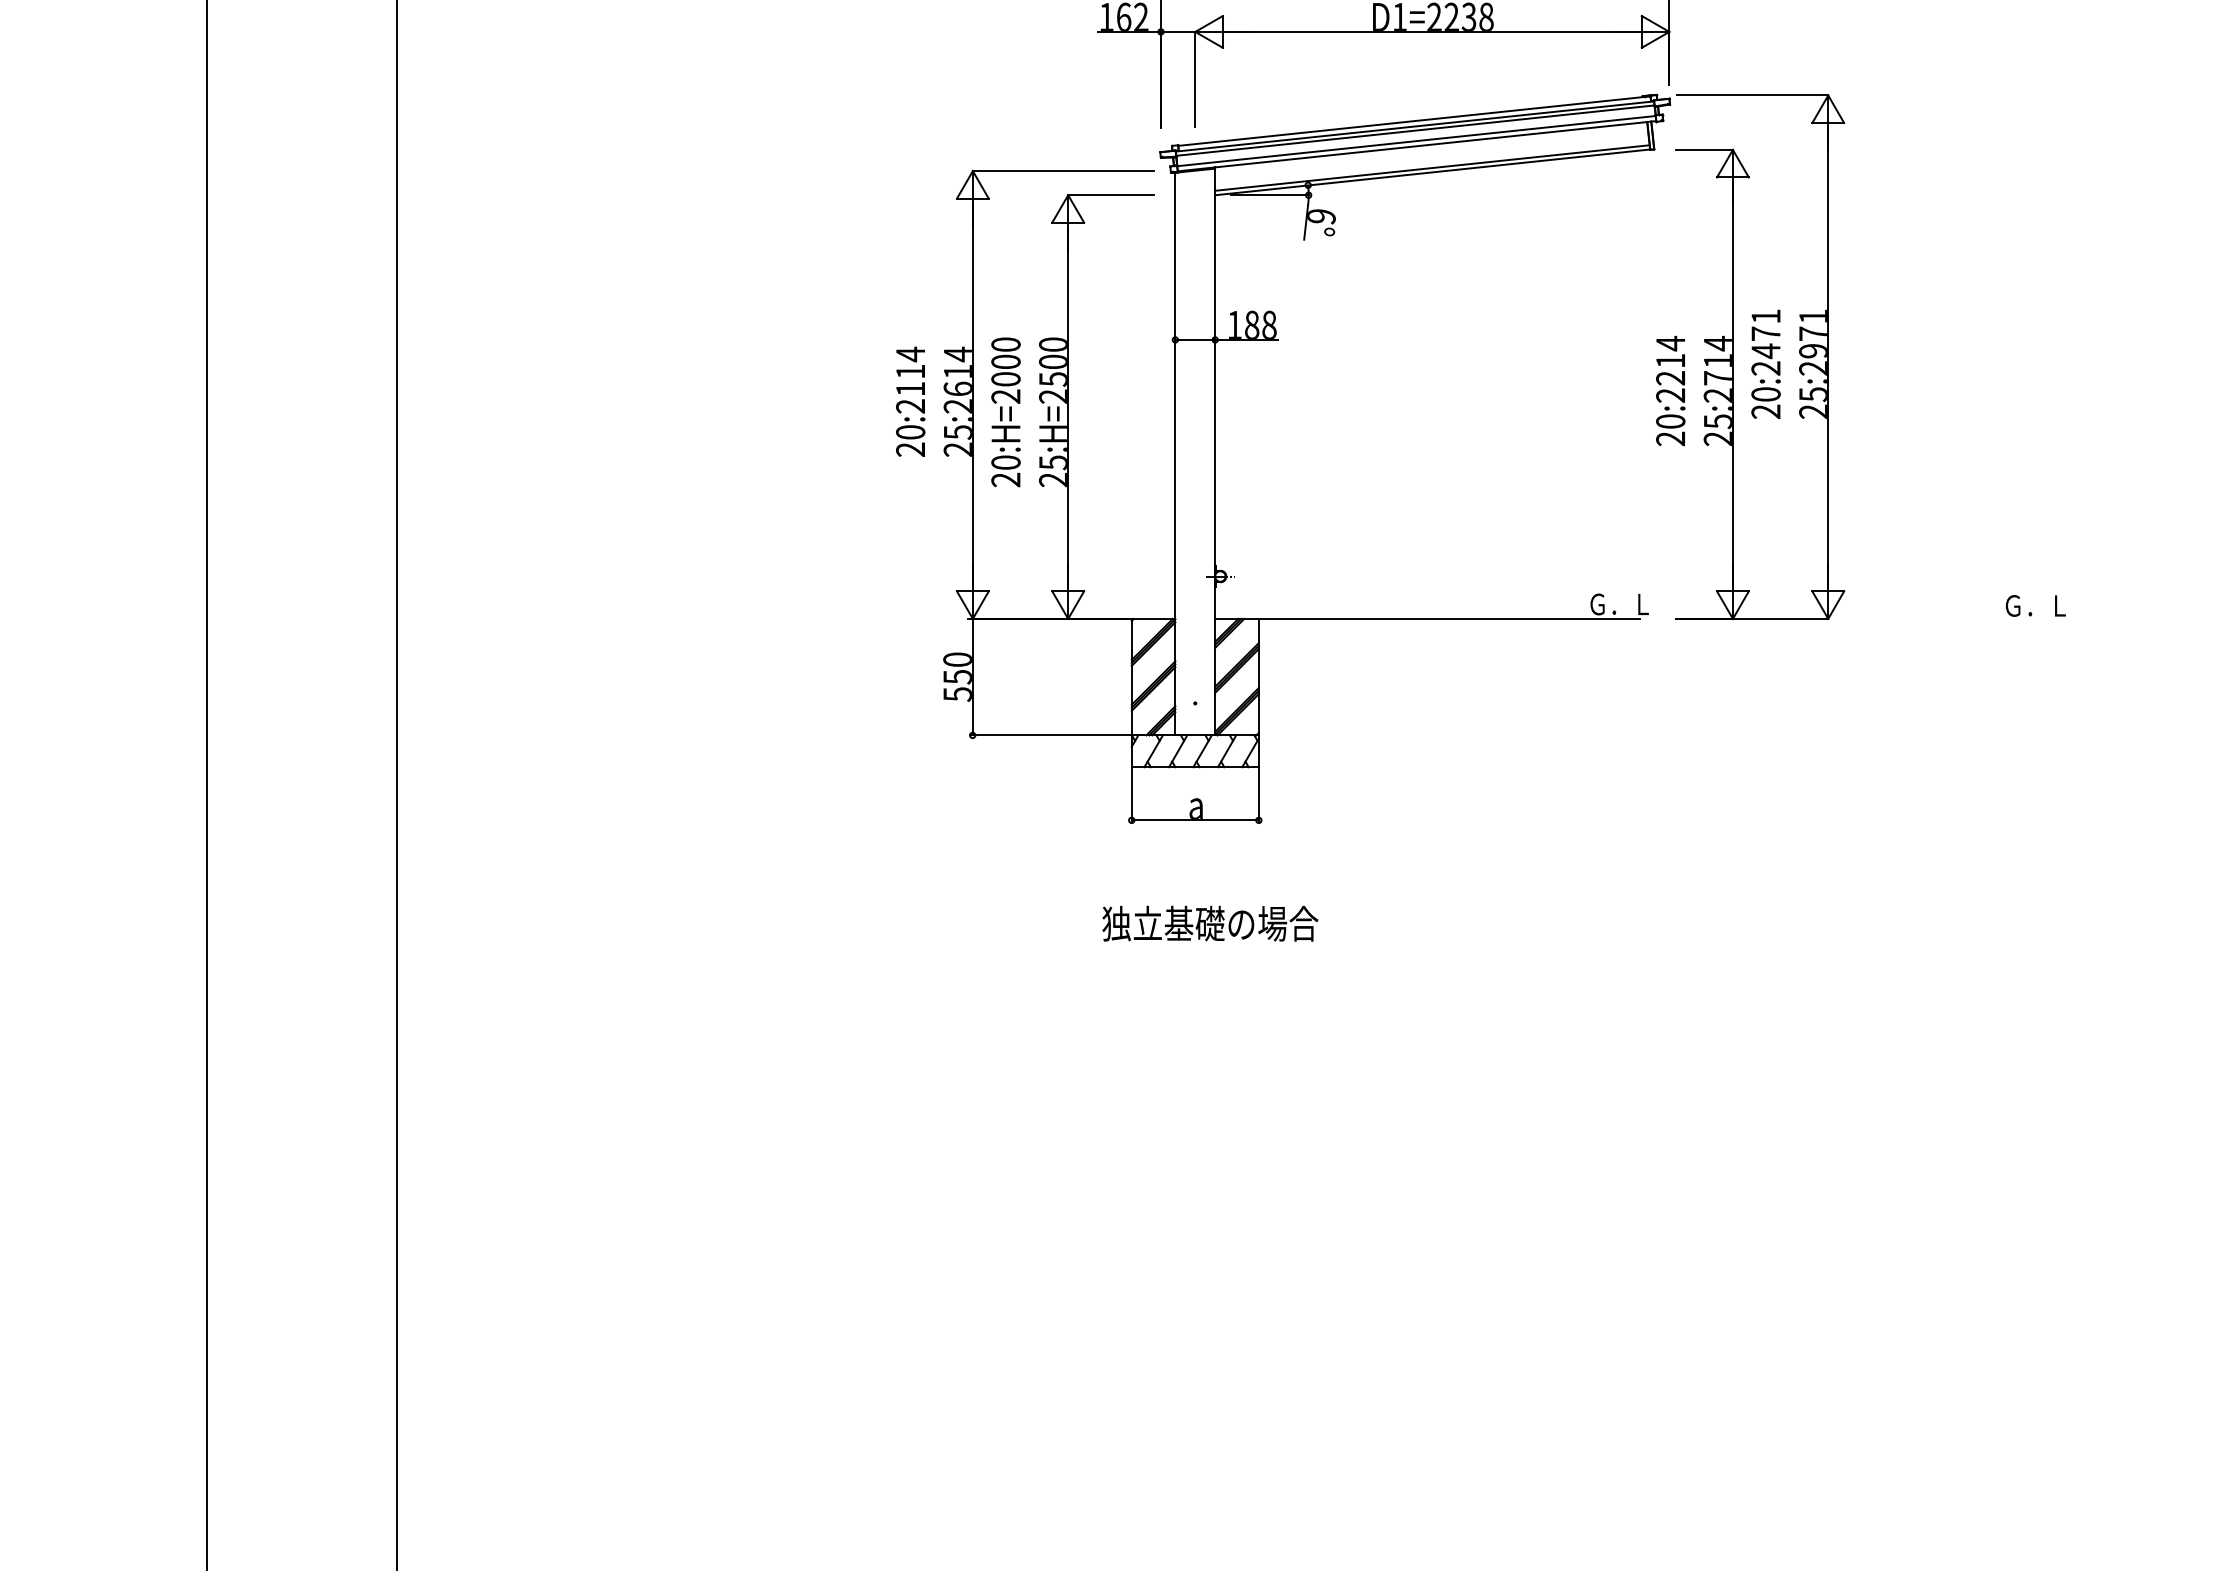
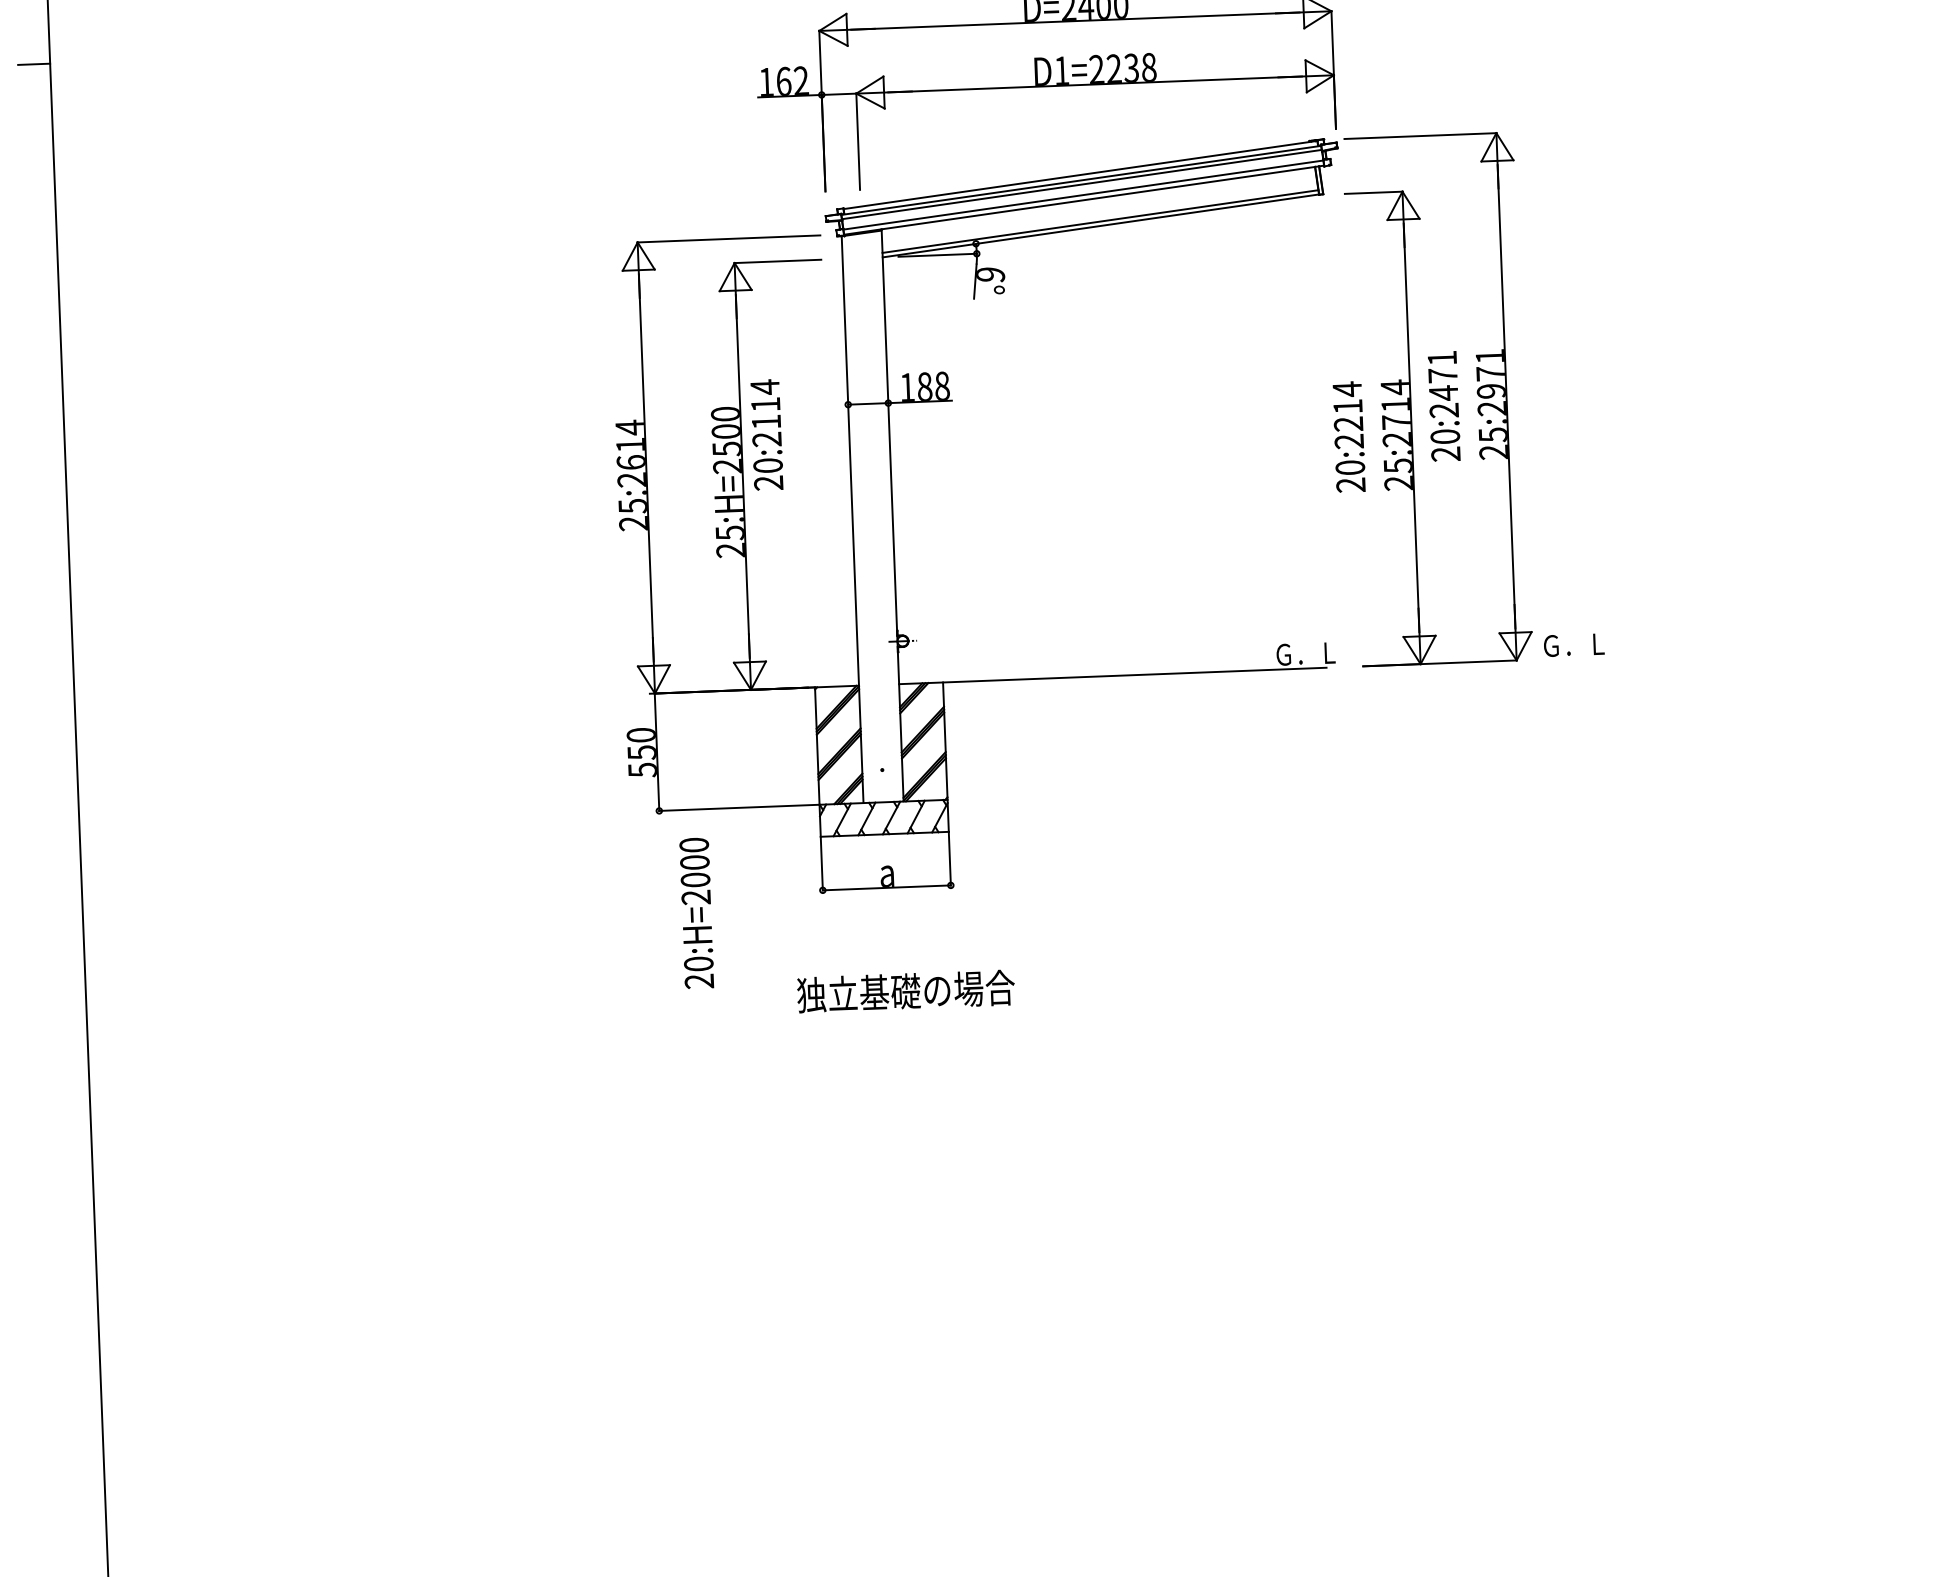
text: (910, 401) -> (766, 434), moved
text: (1005, 412) -> (696, 913), moved
text: (2035, 605) -> (1573, 644), moved

